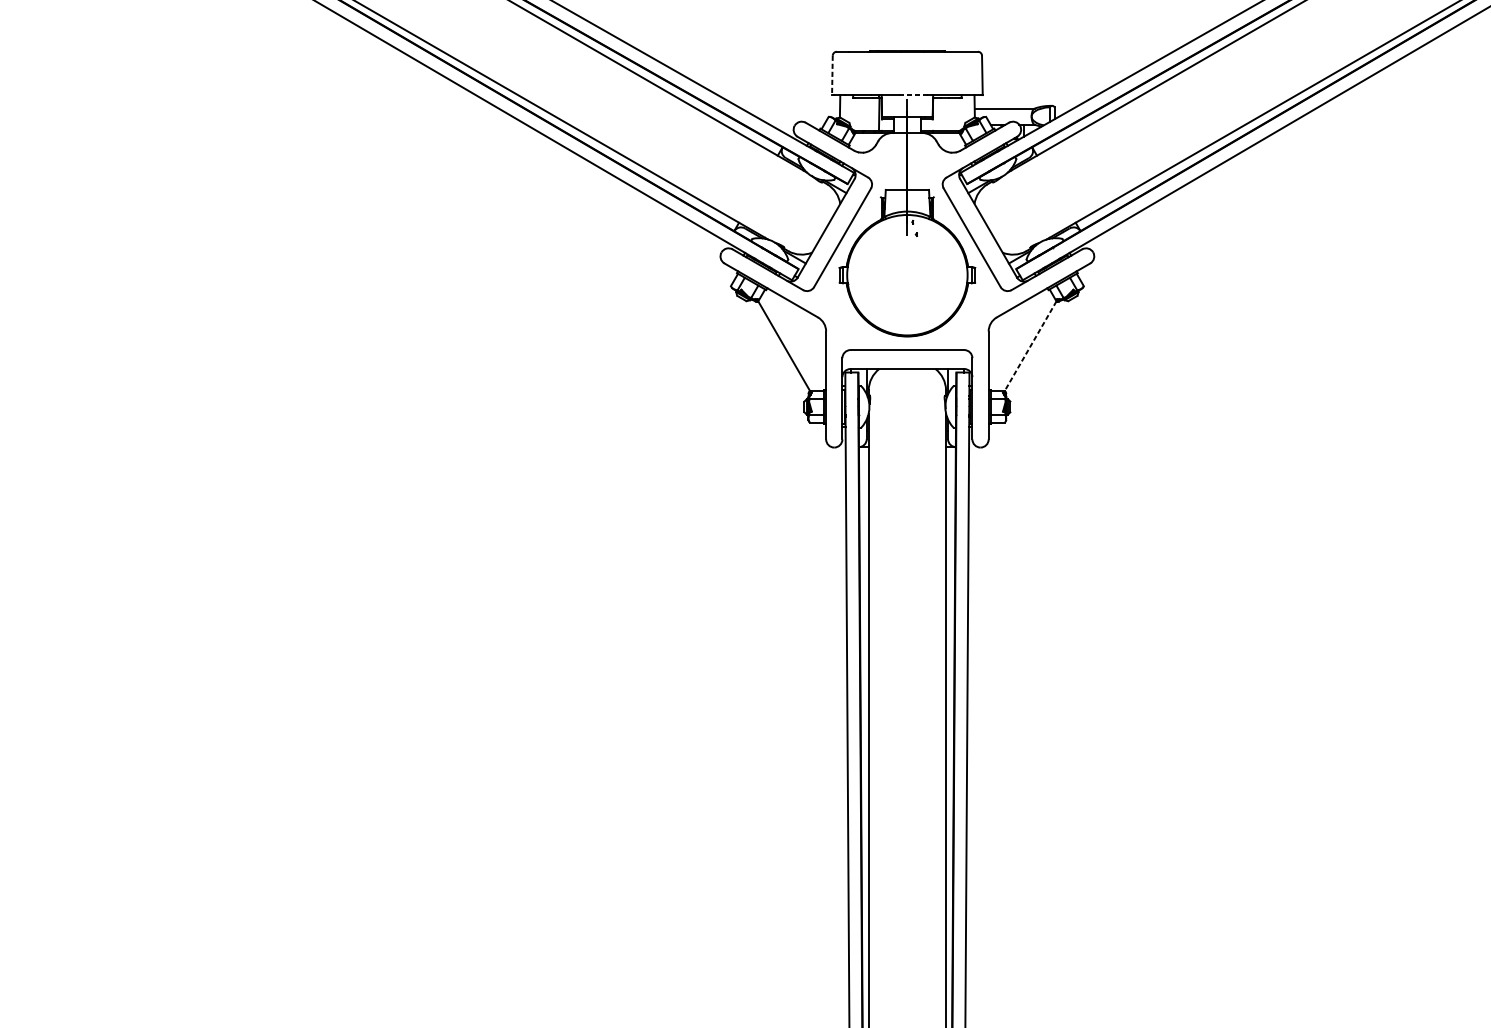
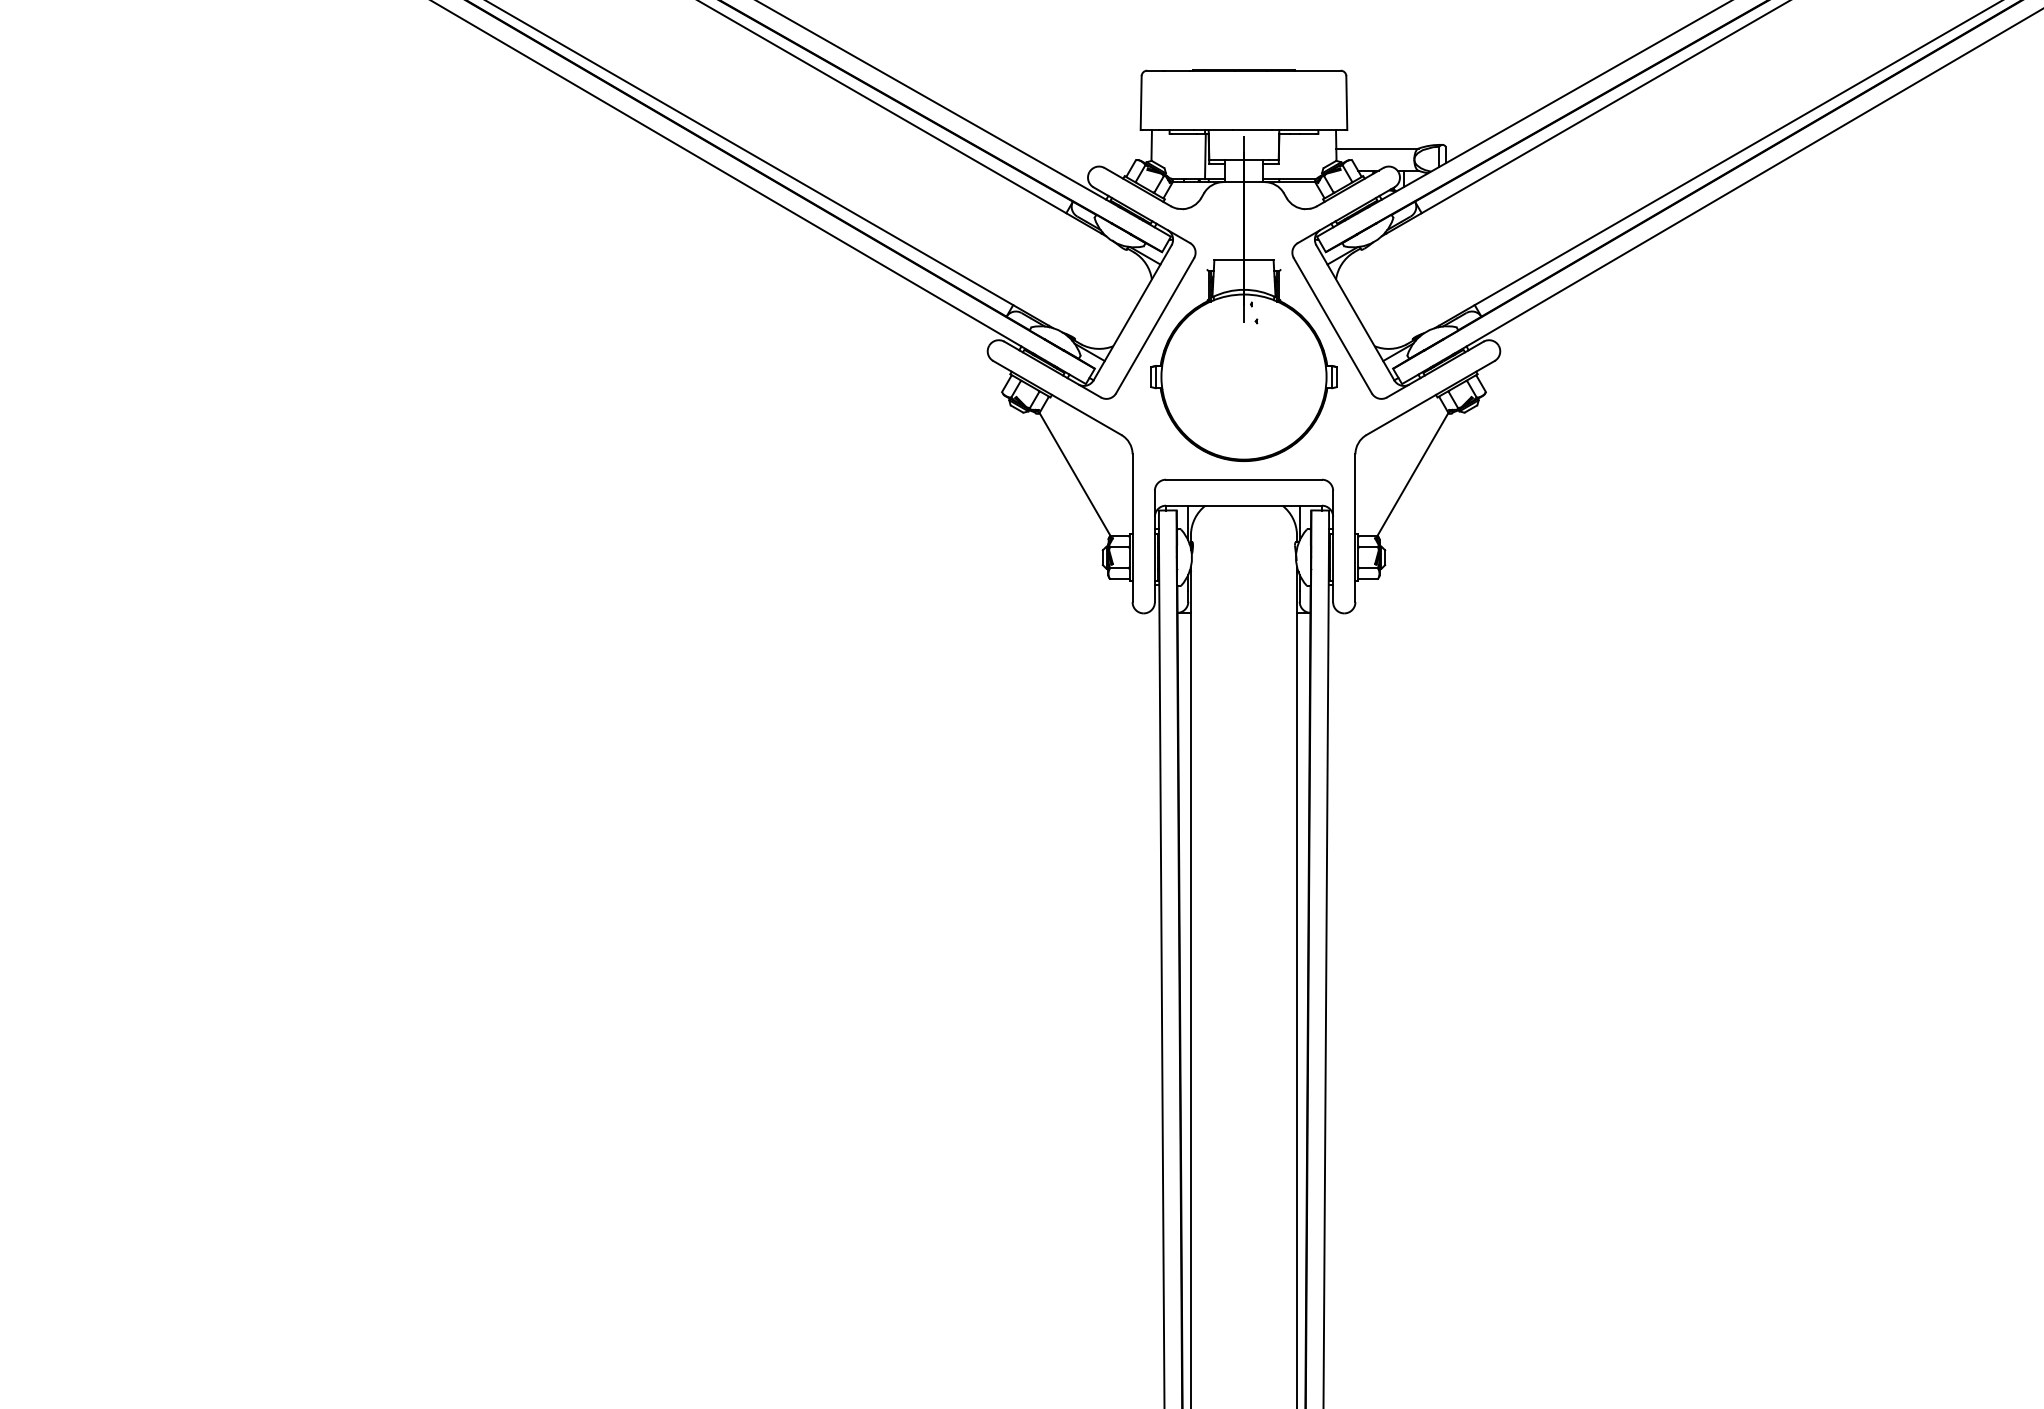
line: (832, 75) -> (1141, 103), dashed -> solid
line: (913, 95) -> (1252, 130), dashed -> solid
line: (1030, 346) -> (1412, 475), dashed -> solid

